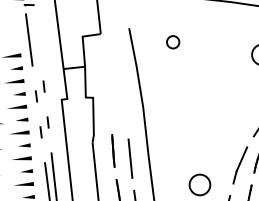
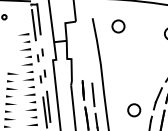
line: (37, 30) -> (38, 19), added
part: (173, 42) -> (118, 26), size x1.67

